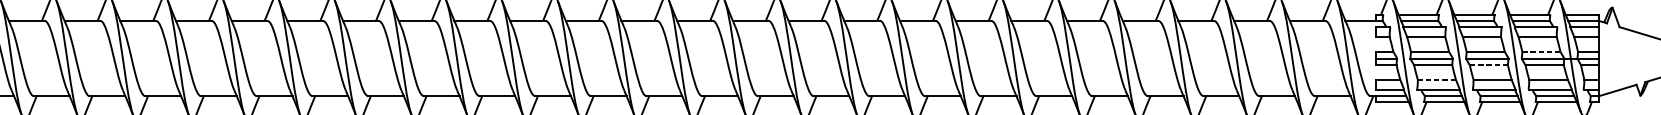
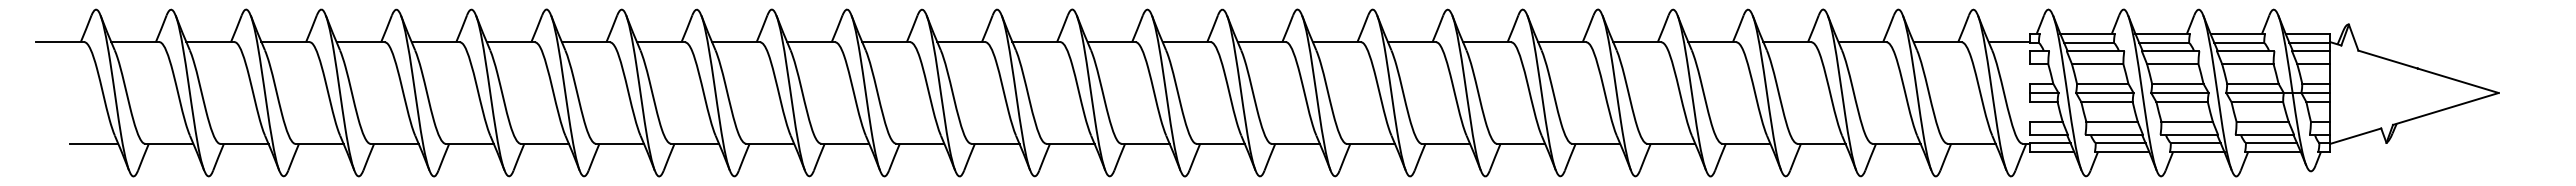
line: (1541, 51) -> (2252, 83), dashed -> solid
line: (1489, 65) -> (2182, 102), dashed -> solid
line: (1437, 79) -> (2112, 121), dashed -> solid

